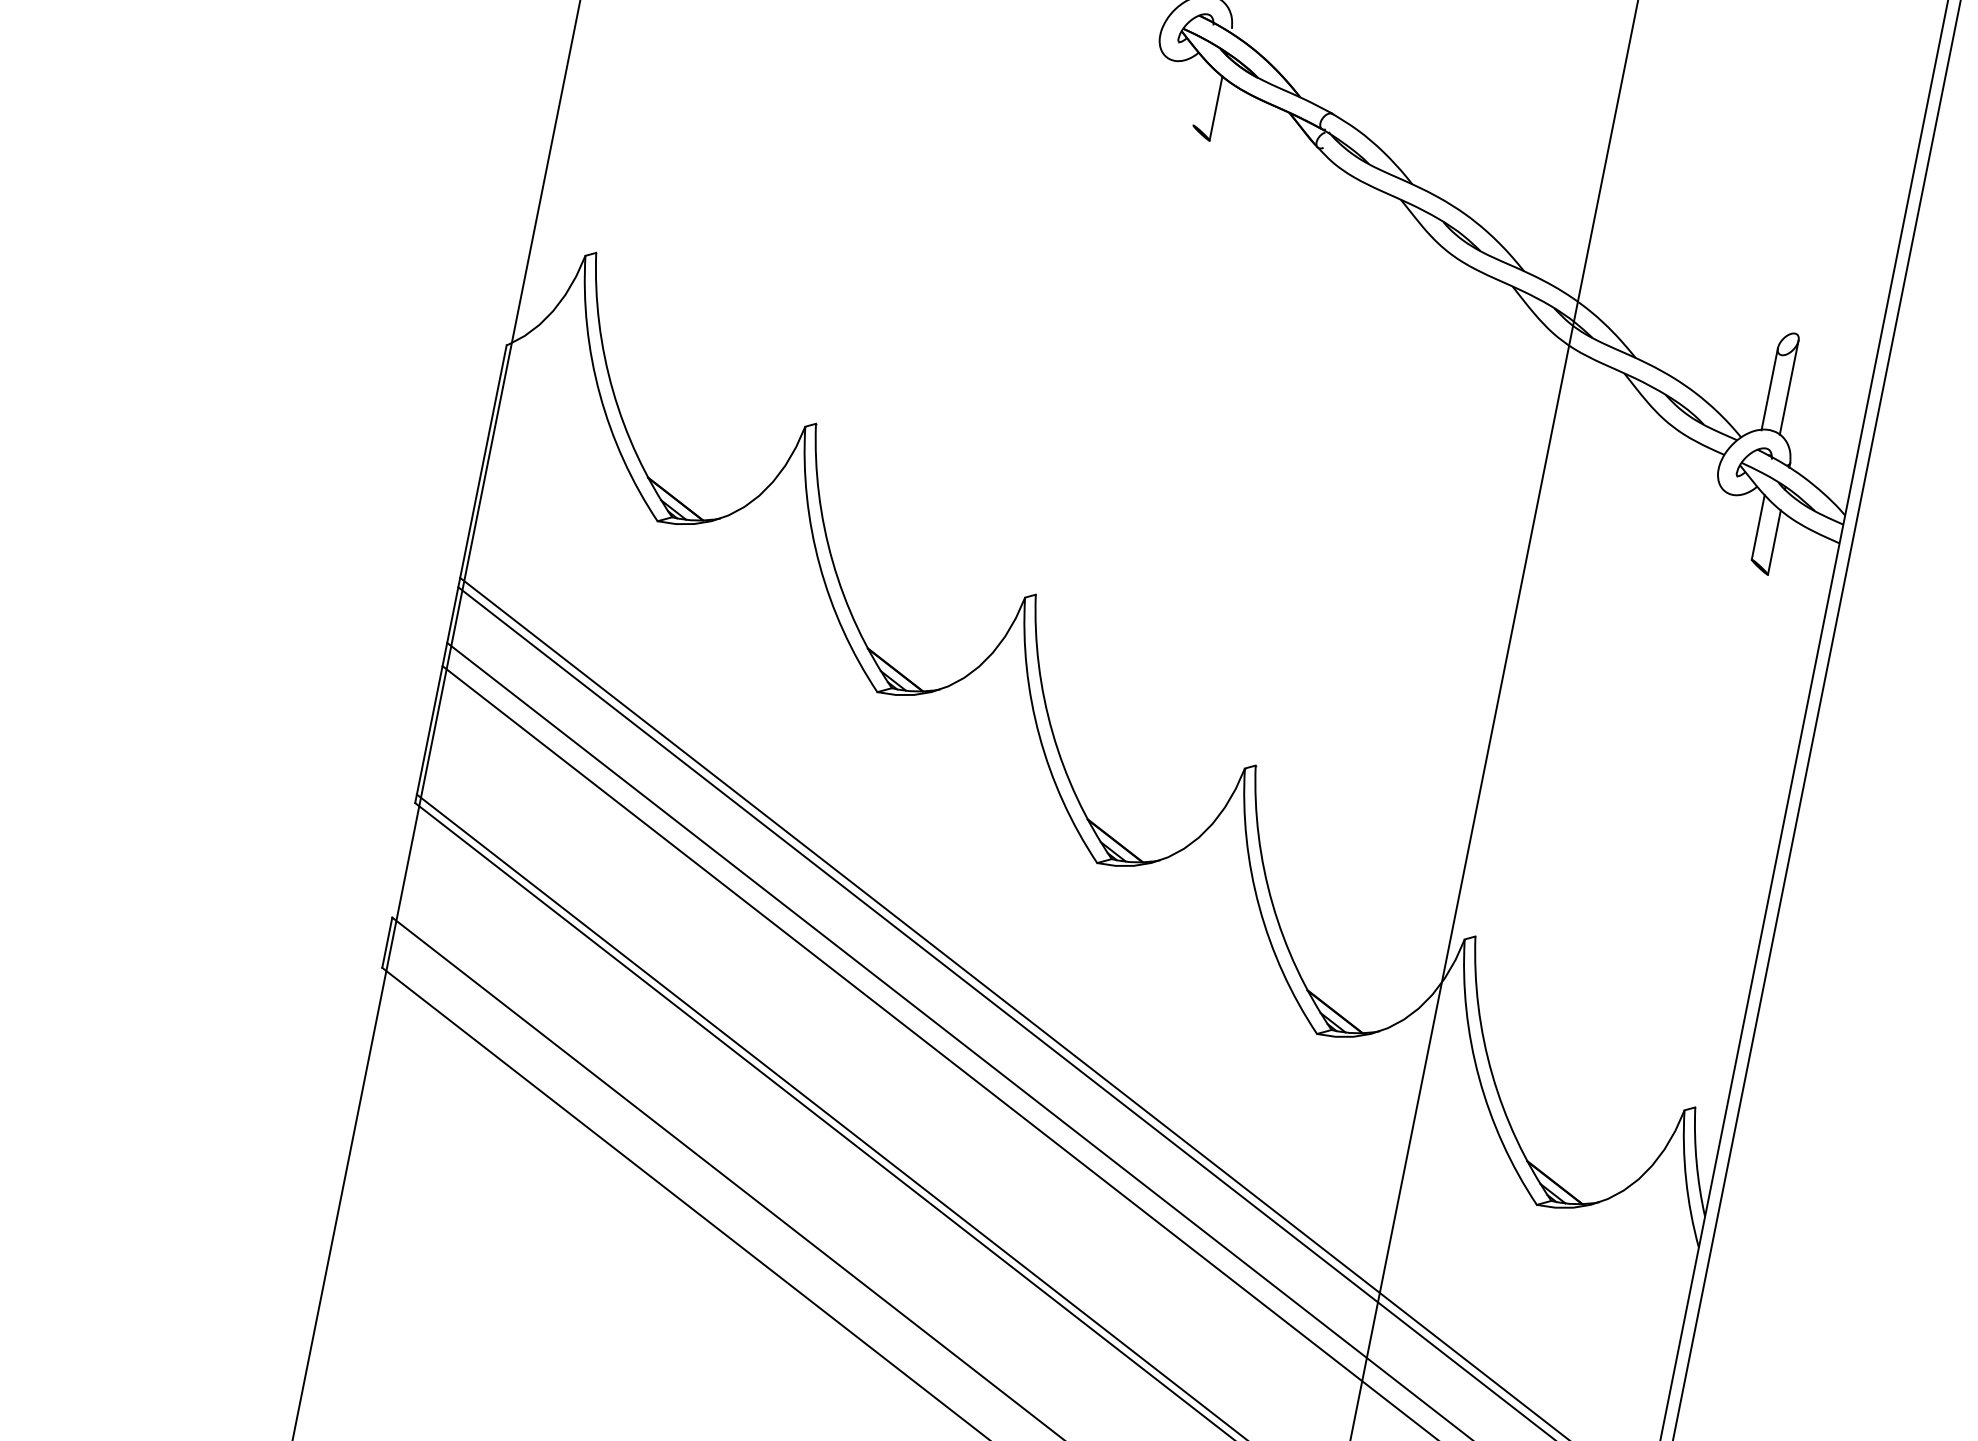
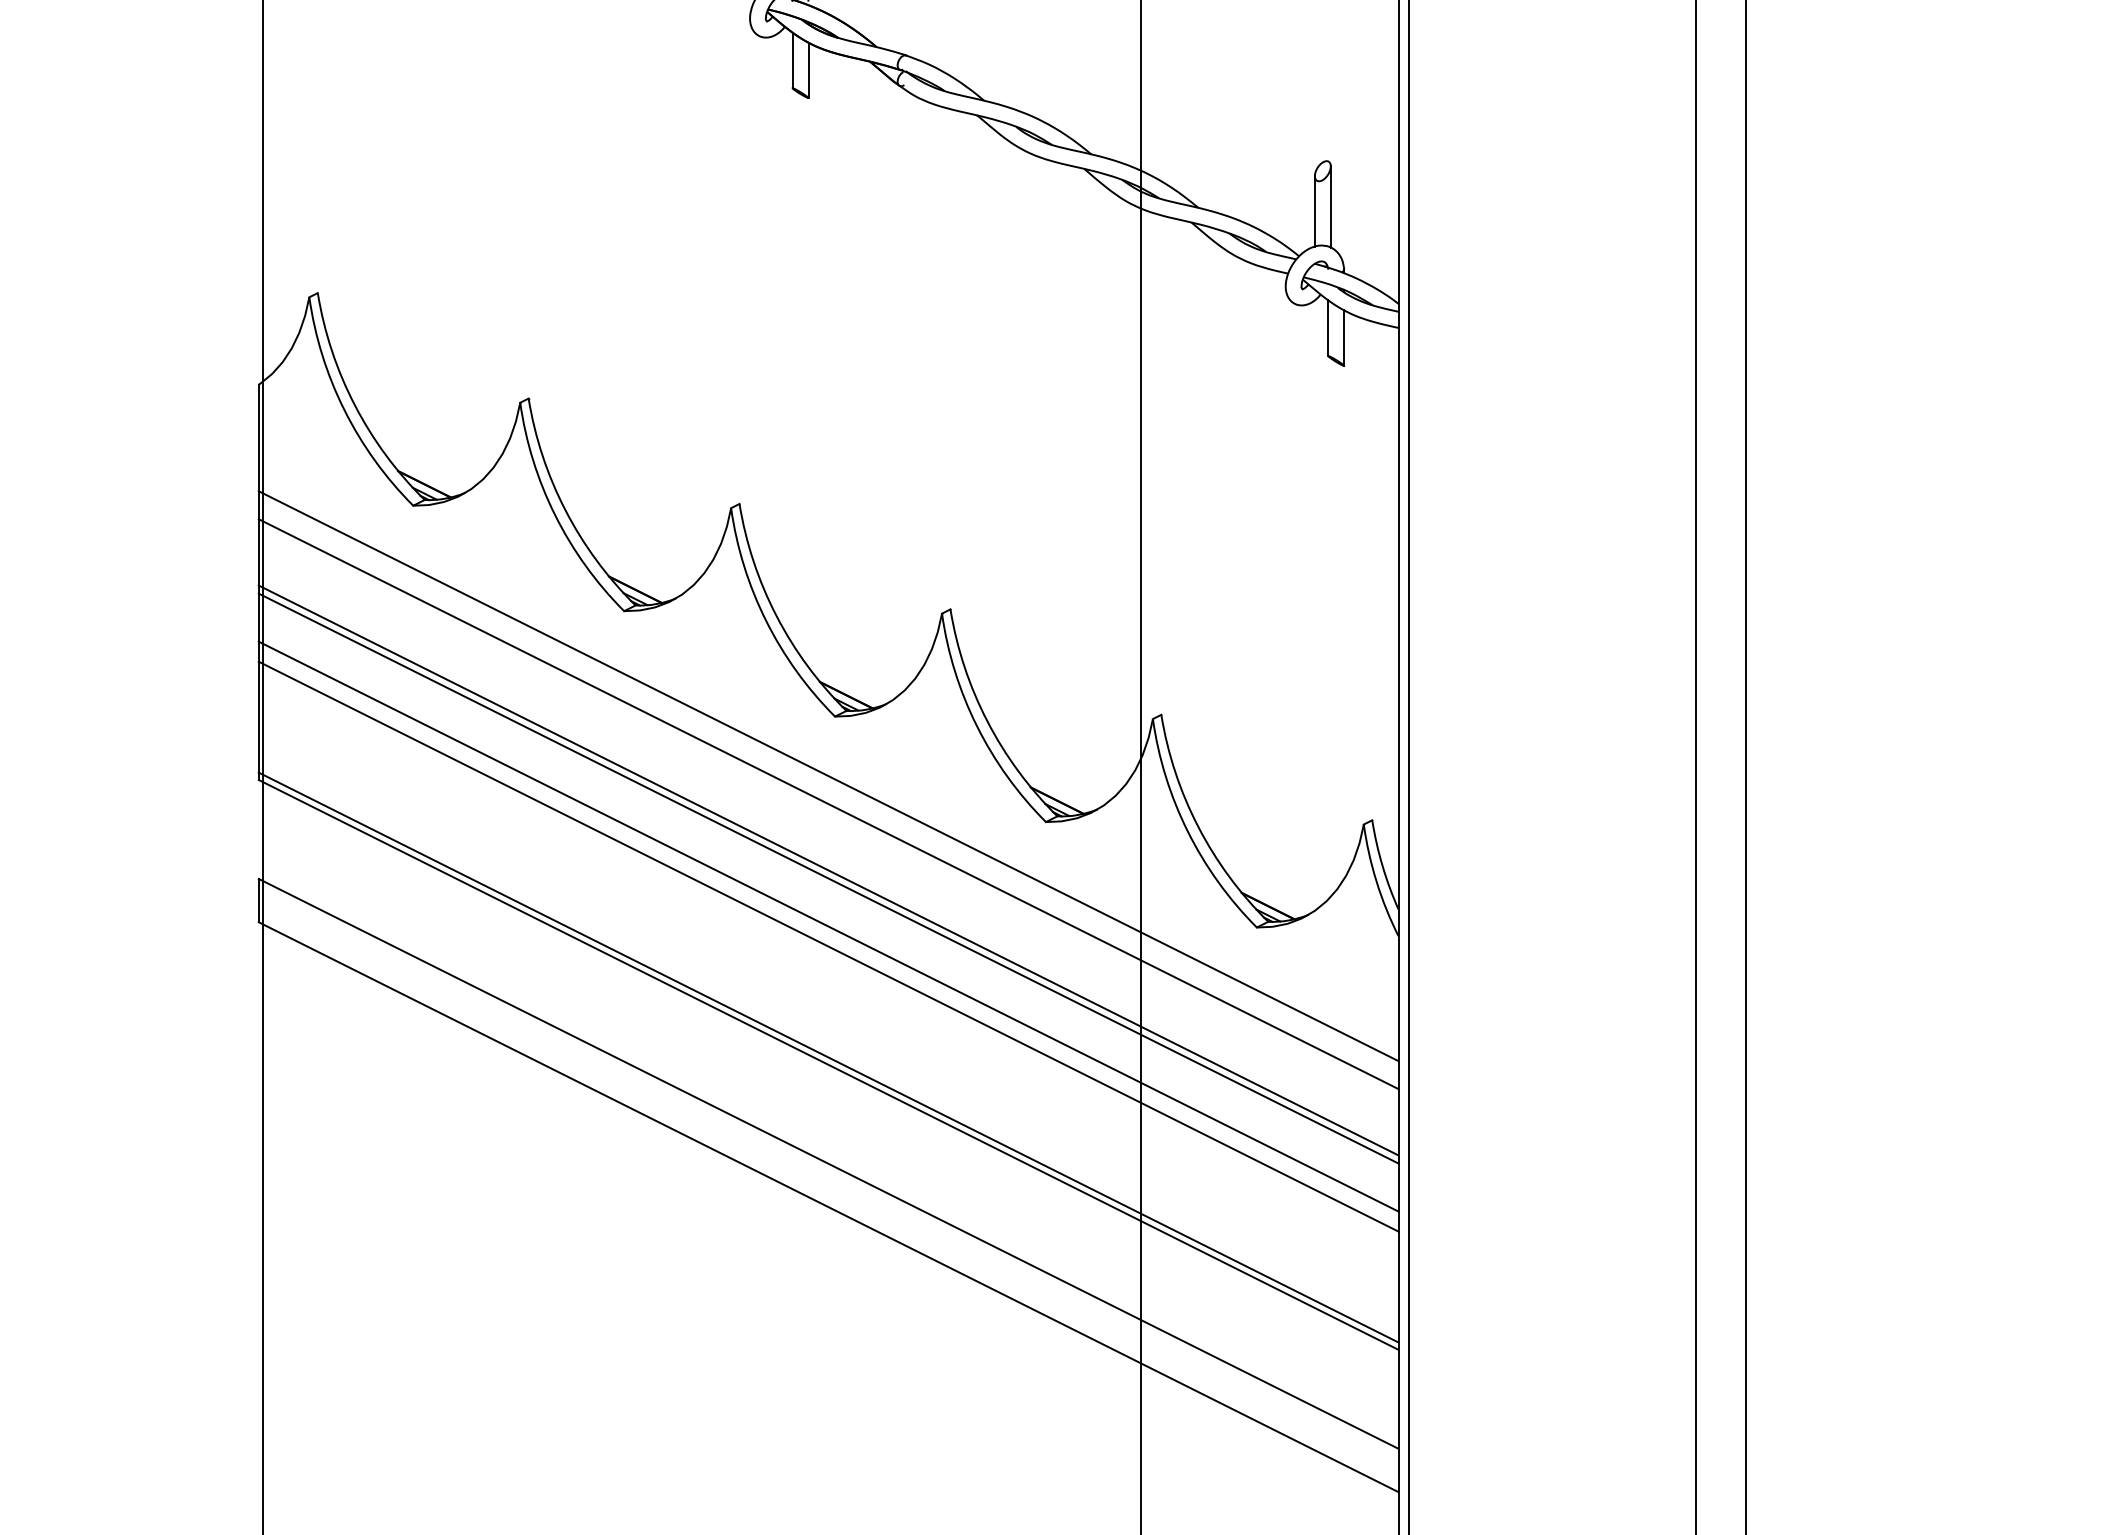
line: (1199, 93) -> (792, 60), added
line: (1075, 930) -> (828, 776), added
line: (1069, 963) -> (828, 804), added

